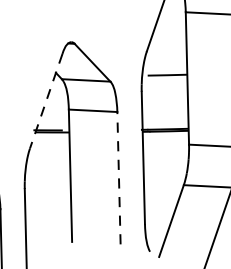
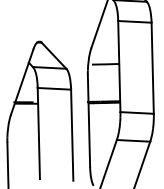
line: (46, 101) -> (22, 82), dashed -> solid
line: (119, 178) -> (72, 135), dashed -> solid

